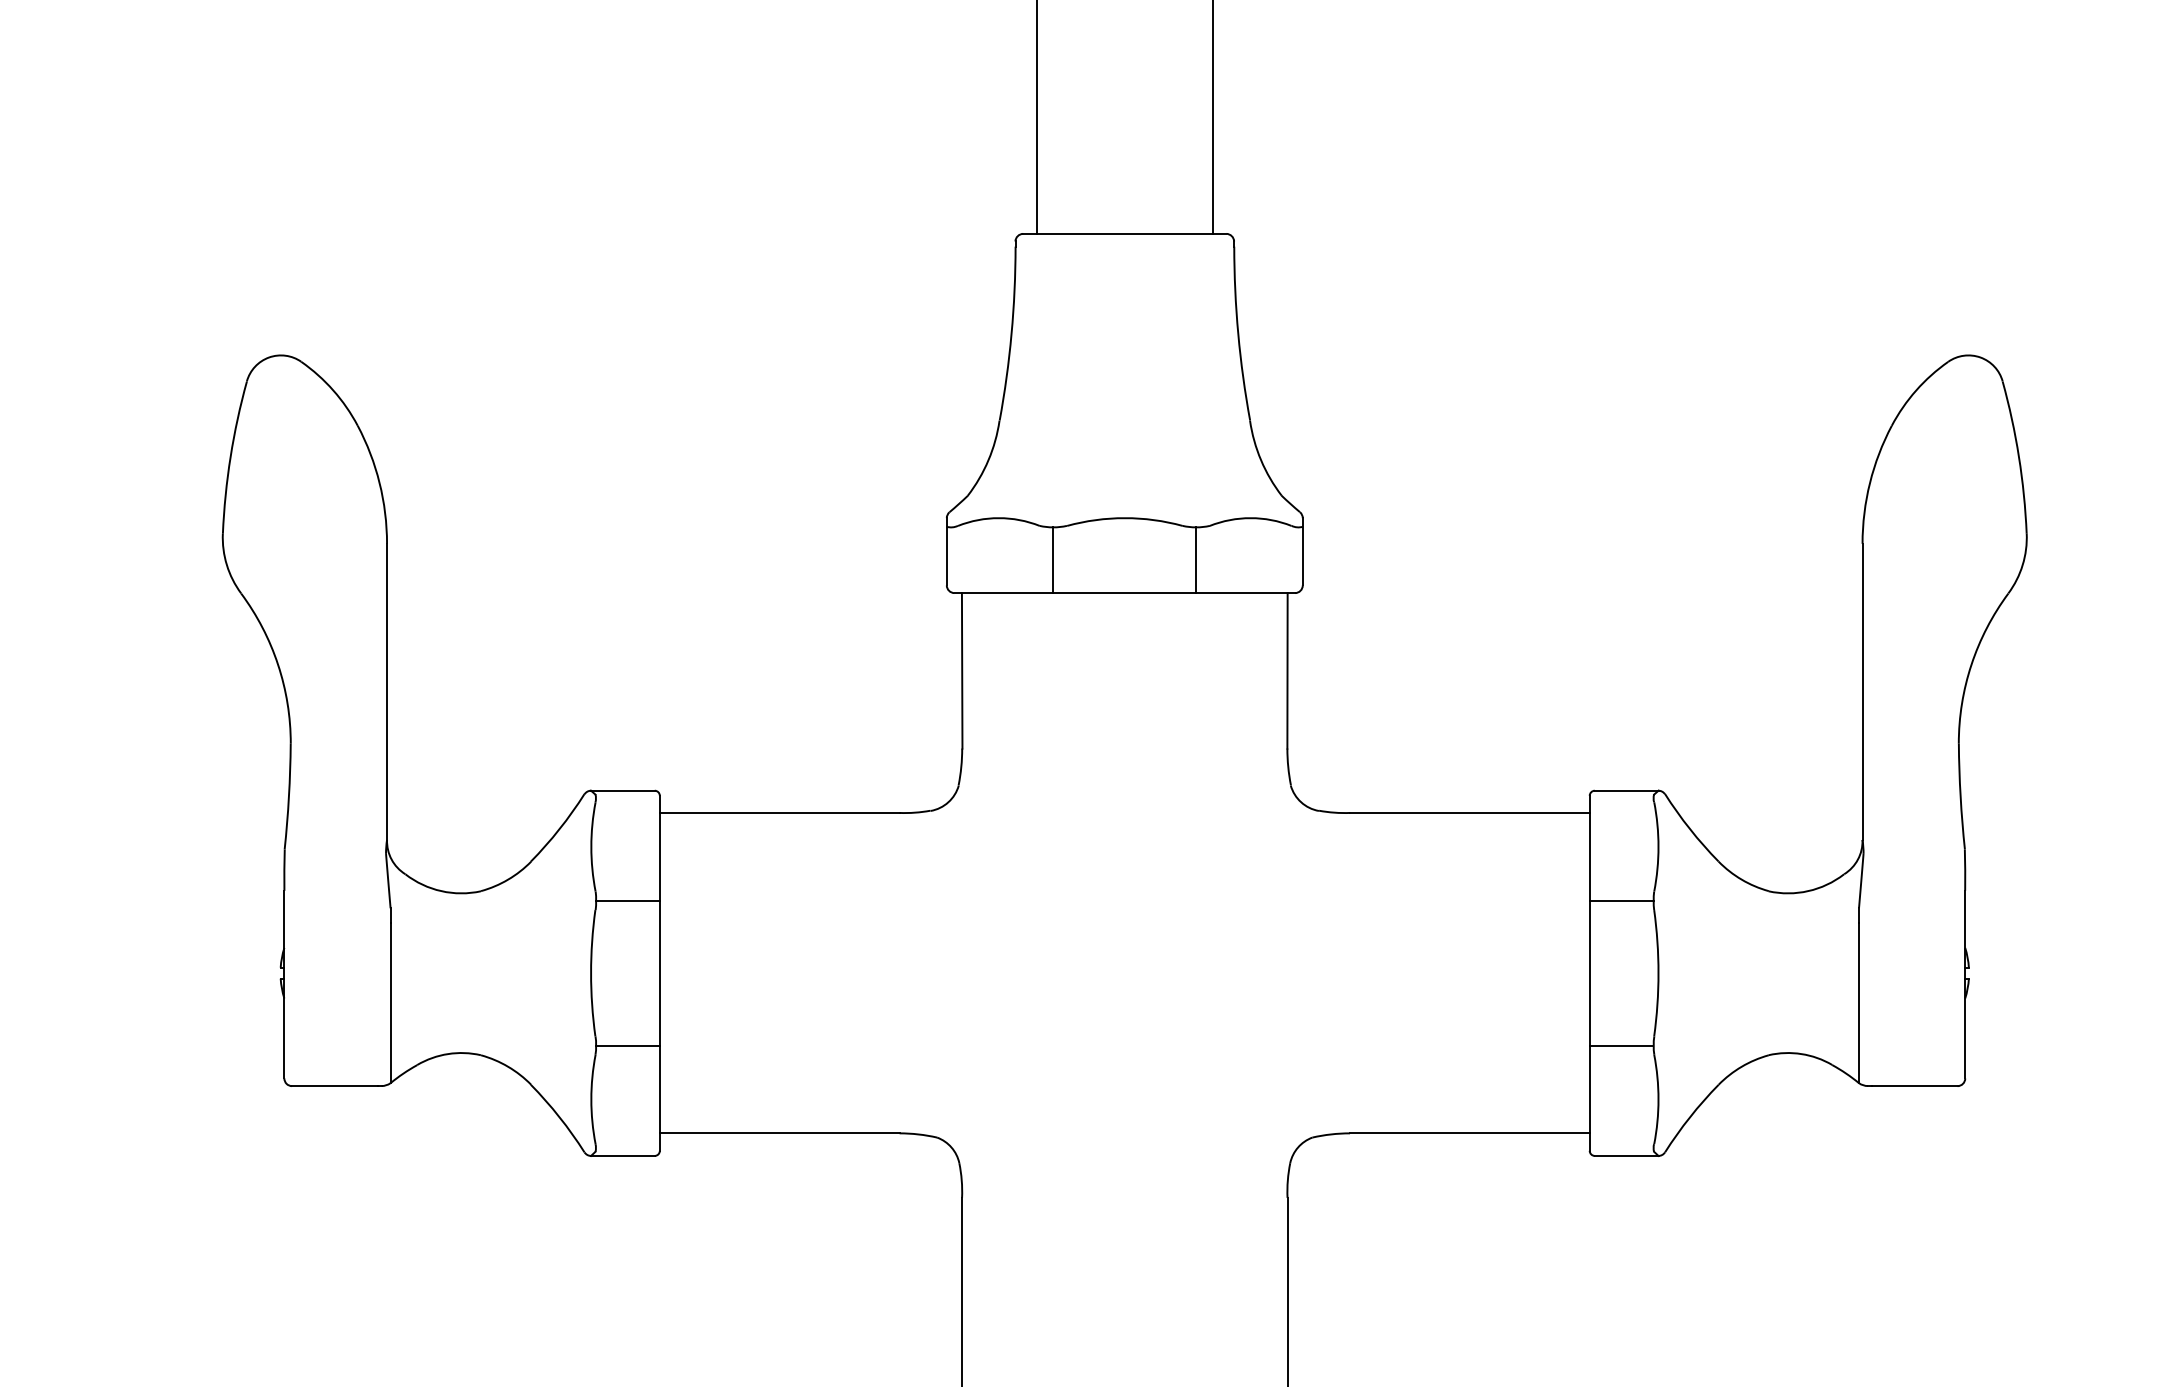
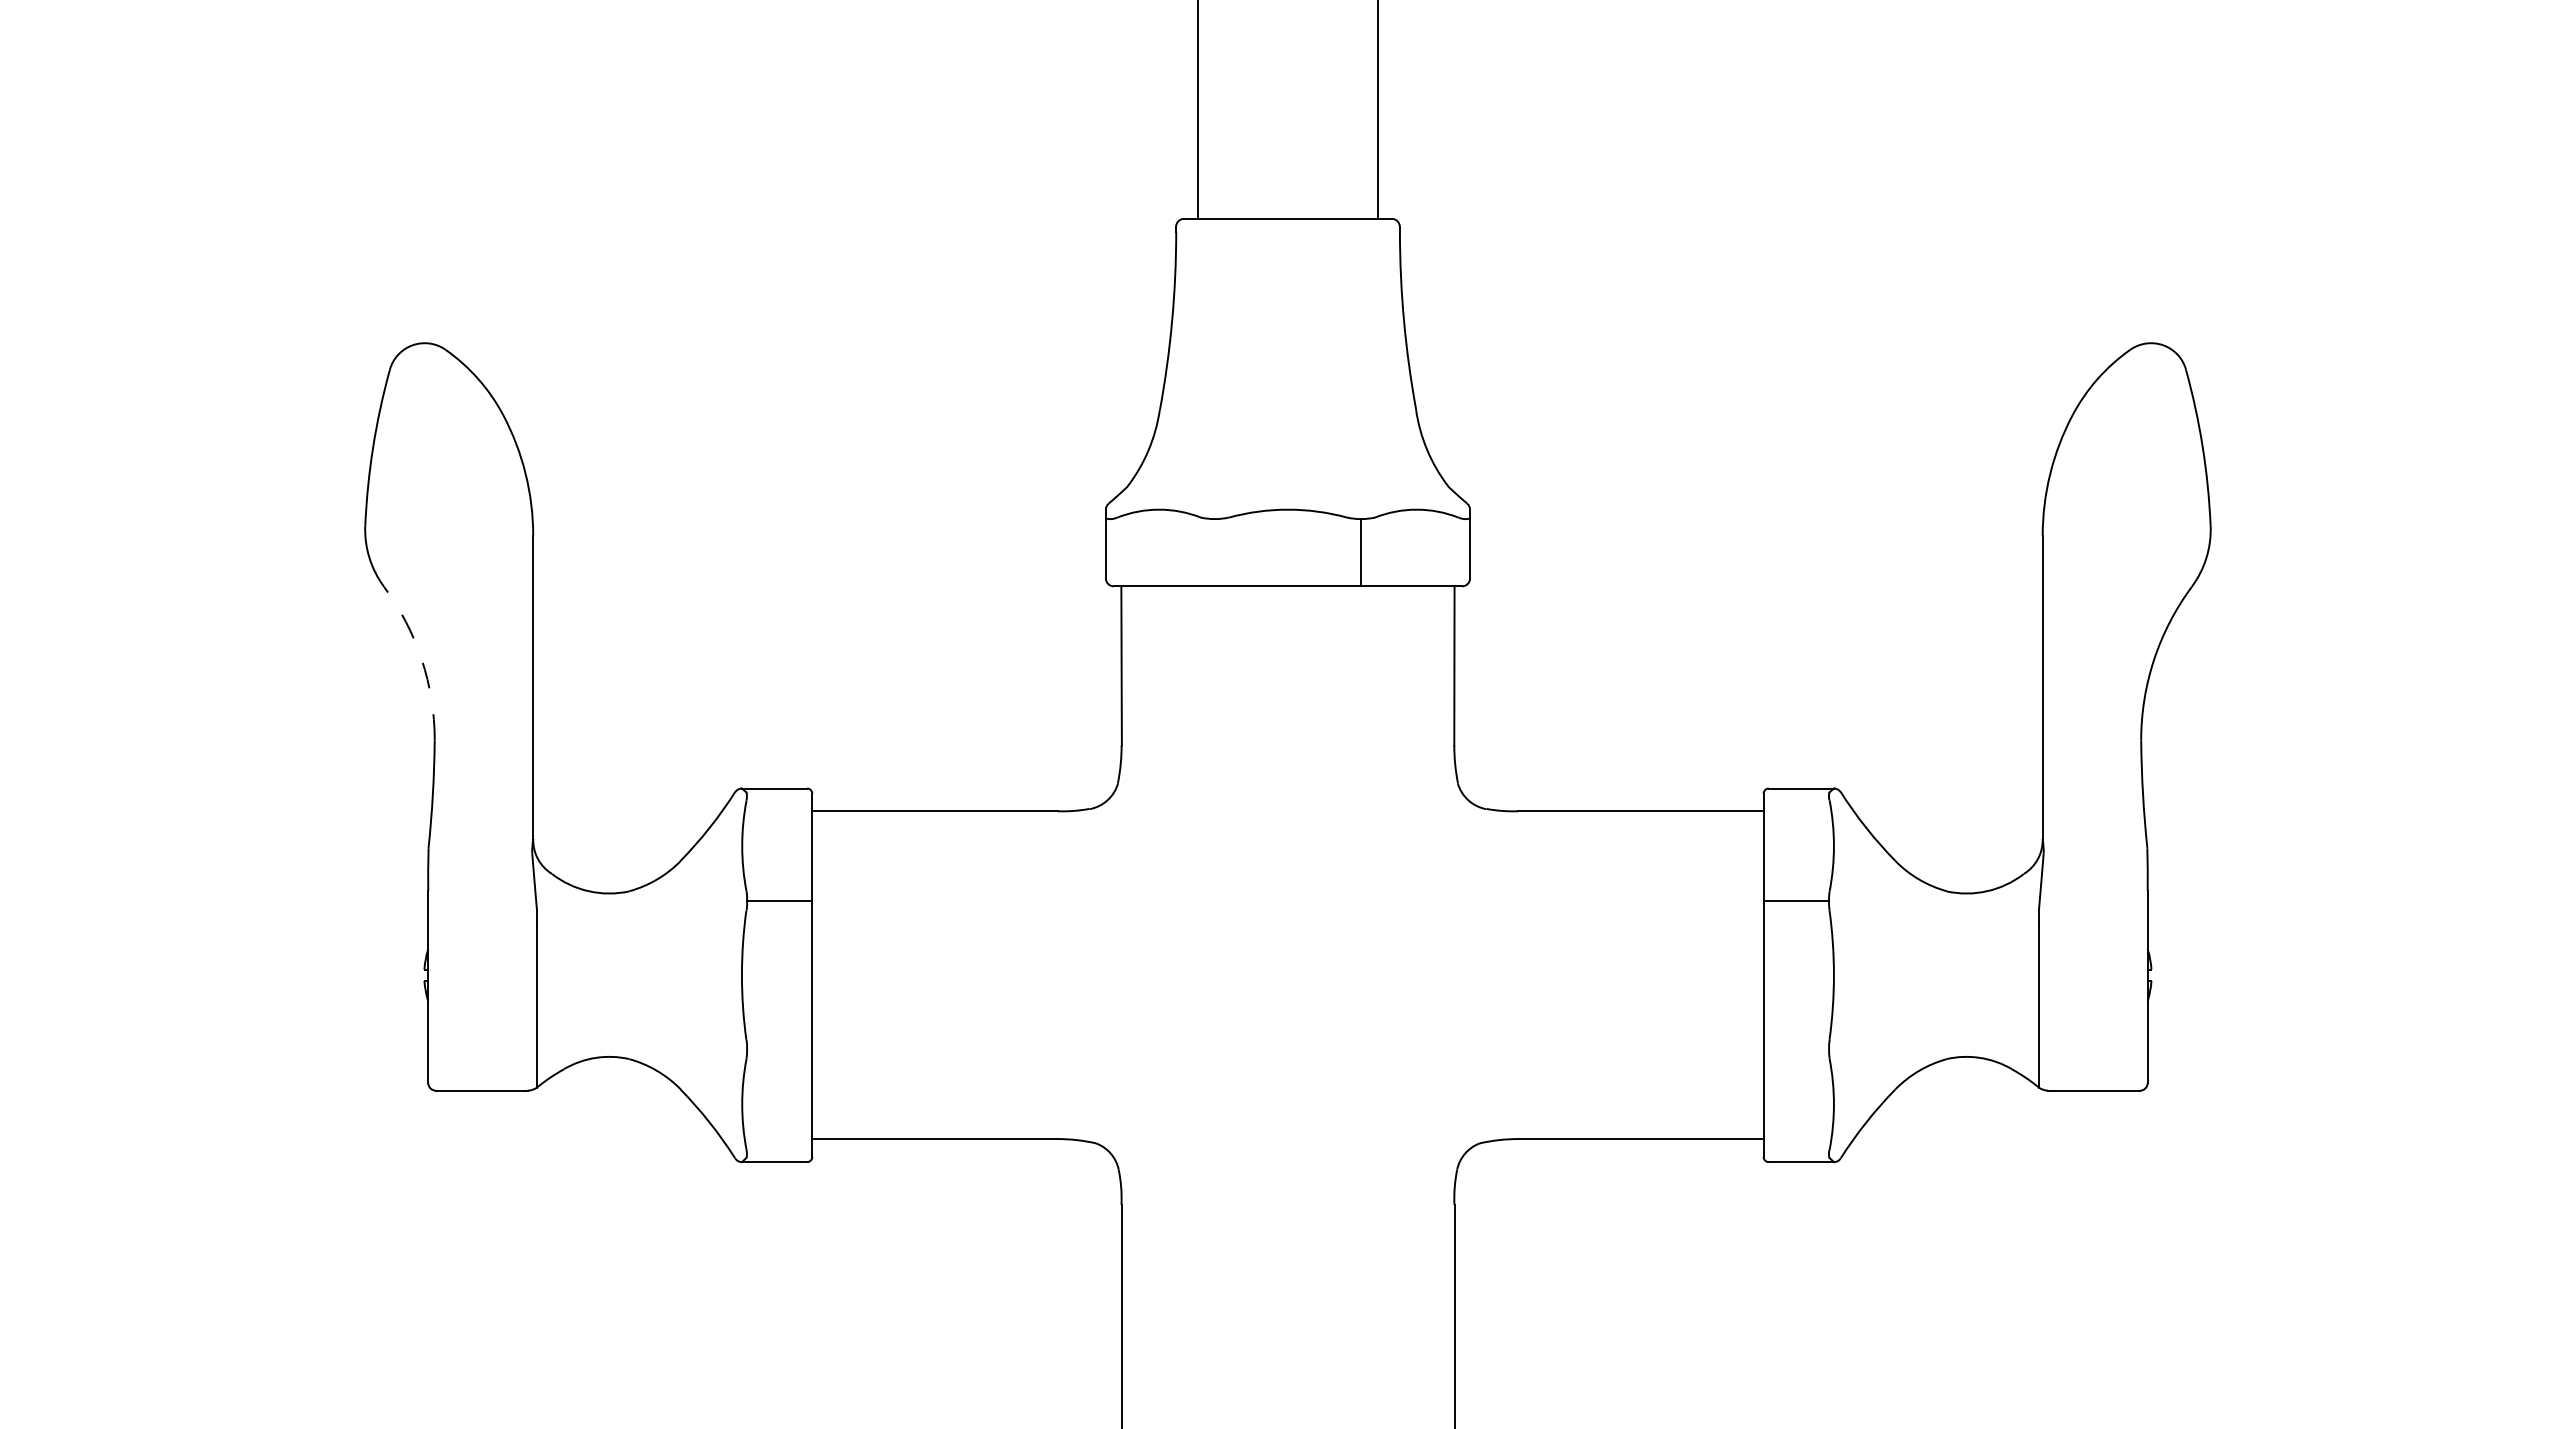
line: (1052, 560) -> (1214, 552), removed
arc: (277, 664) -> (421, 659), solid -> dashed
line: (627, 1045) -> (779, 1049), removed
line: (1620, 1045) -> (1795, 1049), removed

